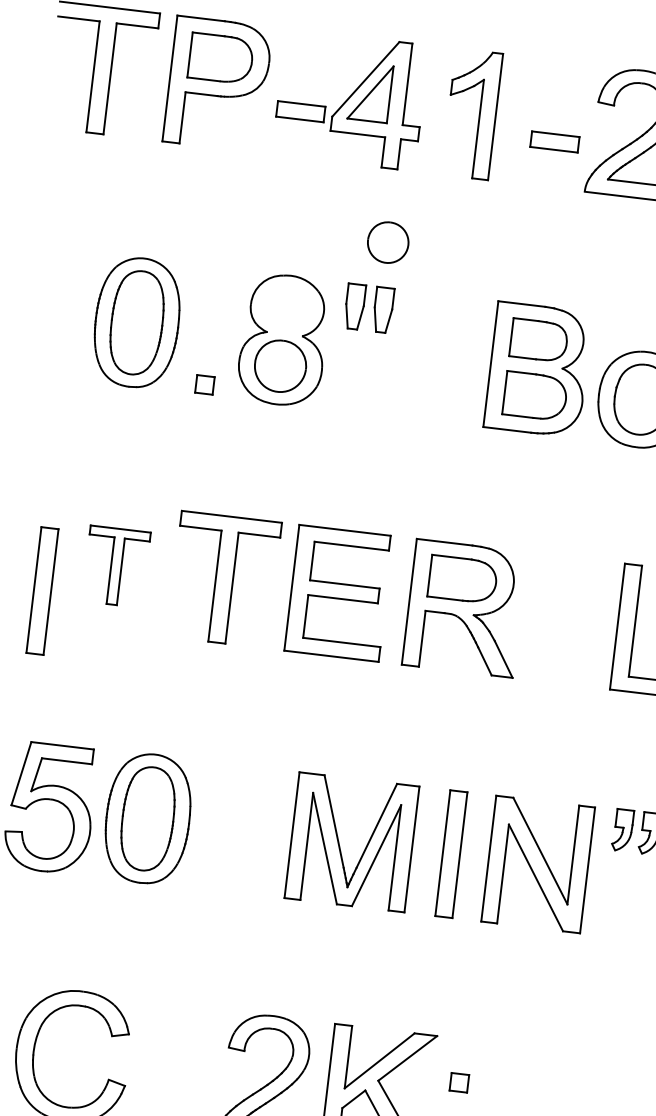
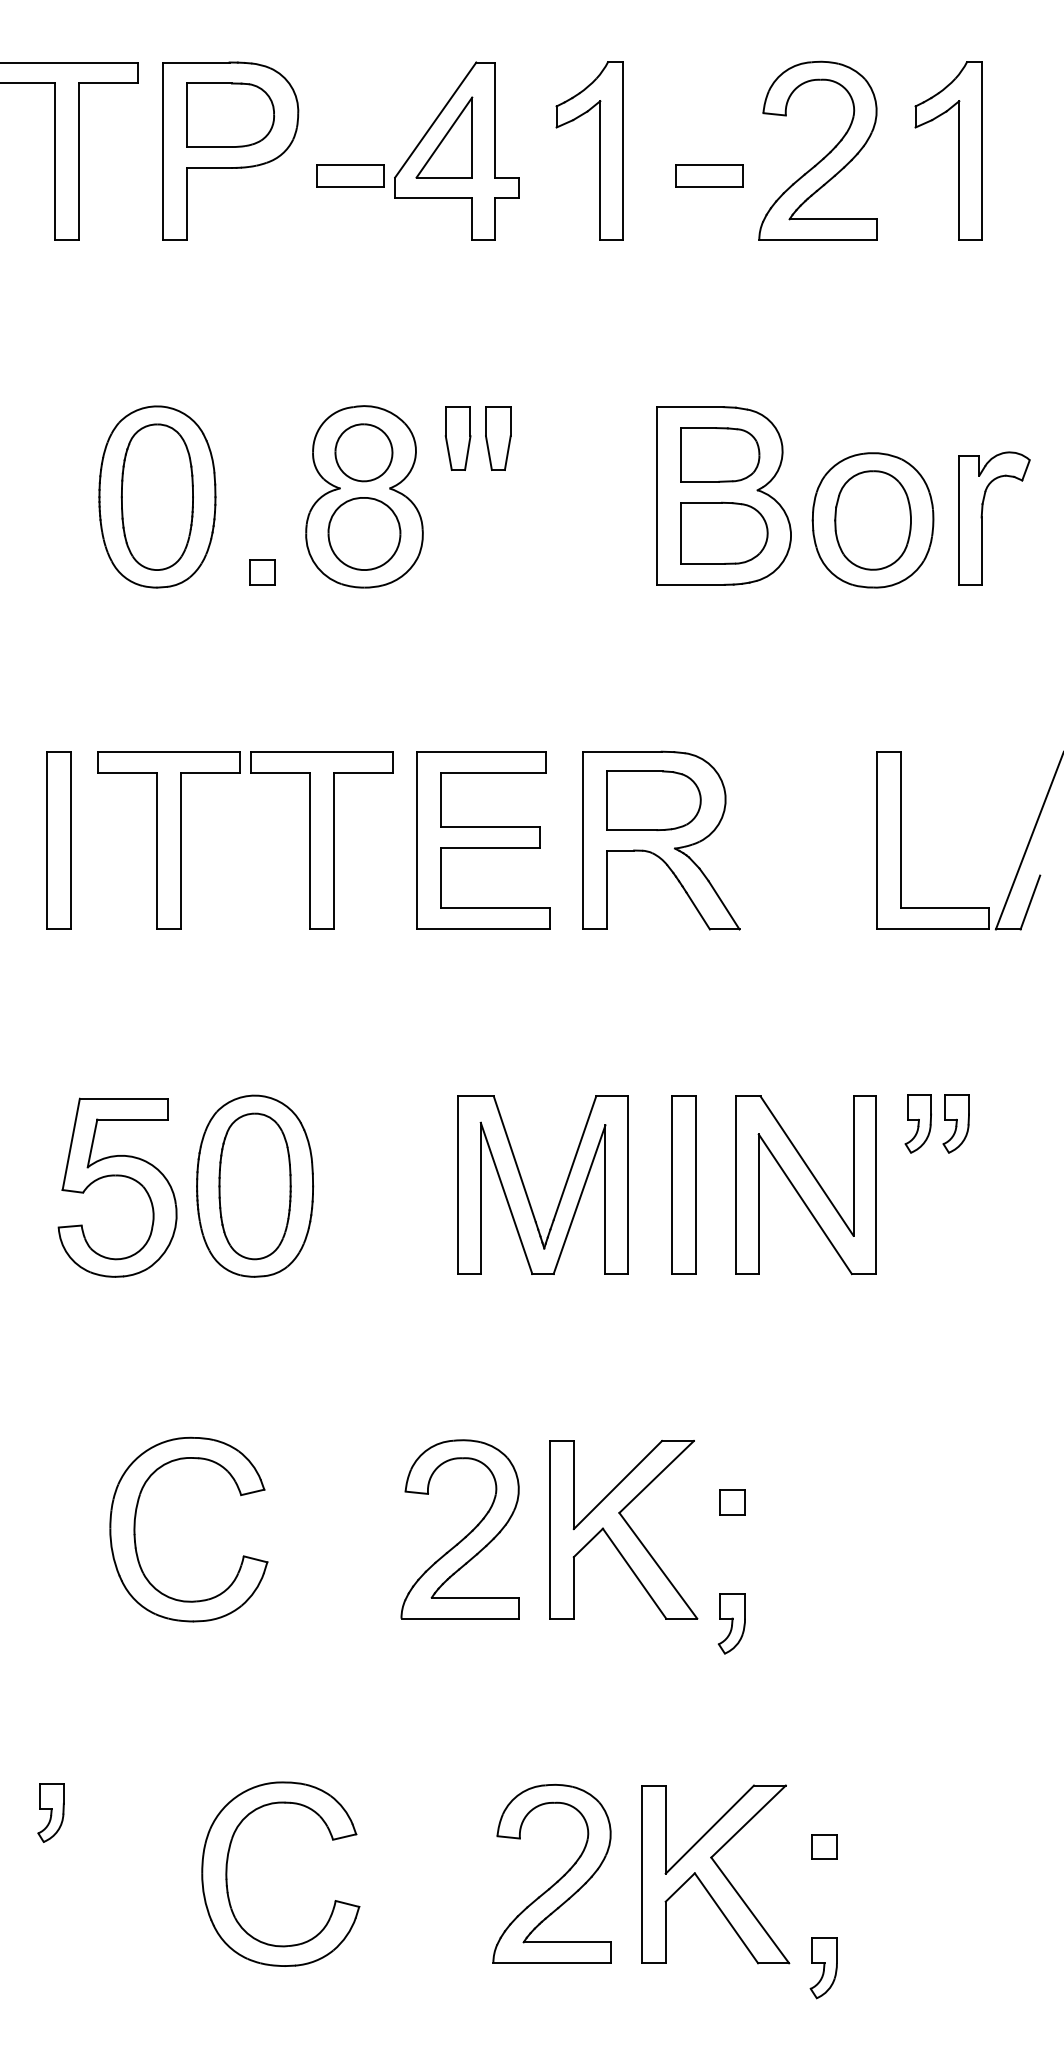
part: (387, 242) -> (363, 452), moved
part: (115, 566) -> (168, 840), size x1.67
part: (41, 590) -> (58, 840), moved

